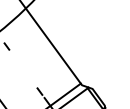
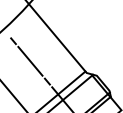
line: (23, 68) -> (30, 60), added

